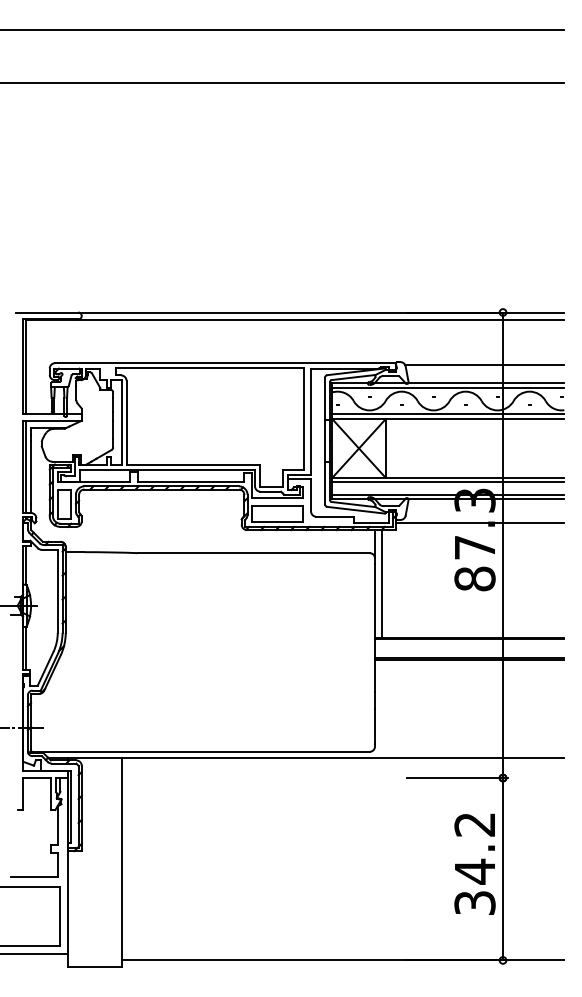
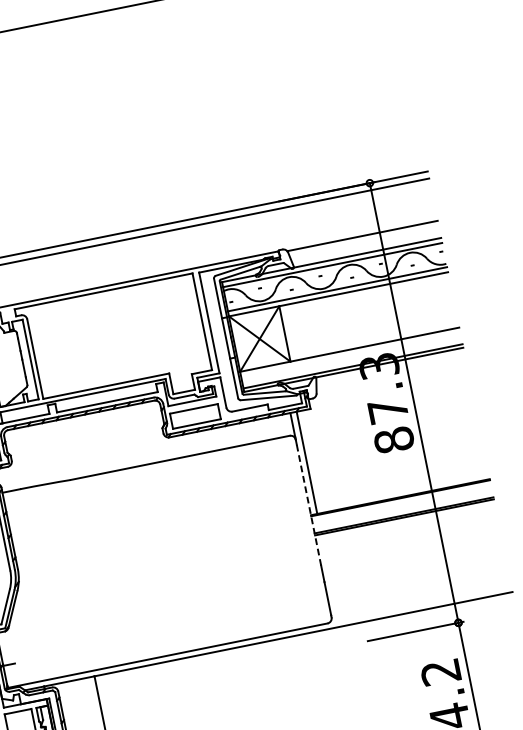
line: (448, 481) -> (350, 353), removed
line: (480, 522) -> (388, 385), removed
line: (375, 627) -> (309, 504), solid -> dashed

